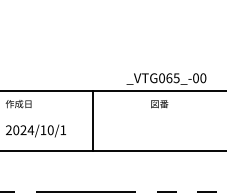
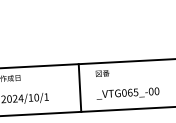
text: (166, 78) -> (127, 93), moved
text: (159, 104) -> (102, 73), moved
line: (93, 120) -> (80, 87), moved

